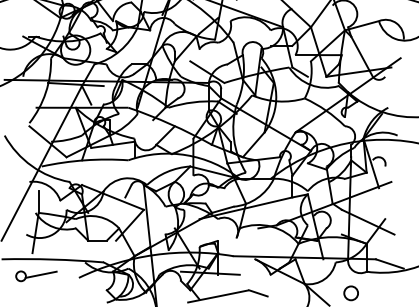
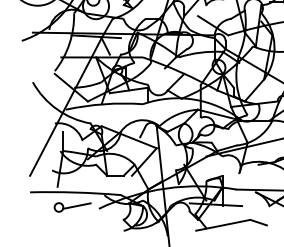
part: (36, 276) -> (72, 207), moved

